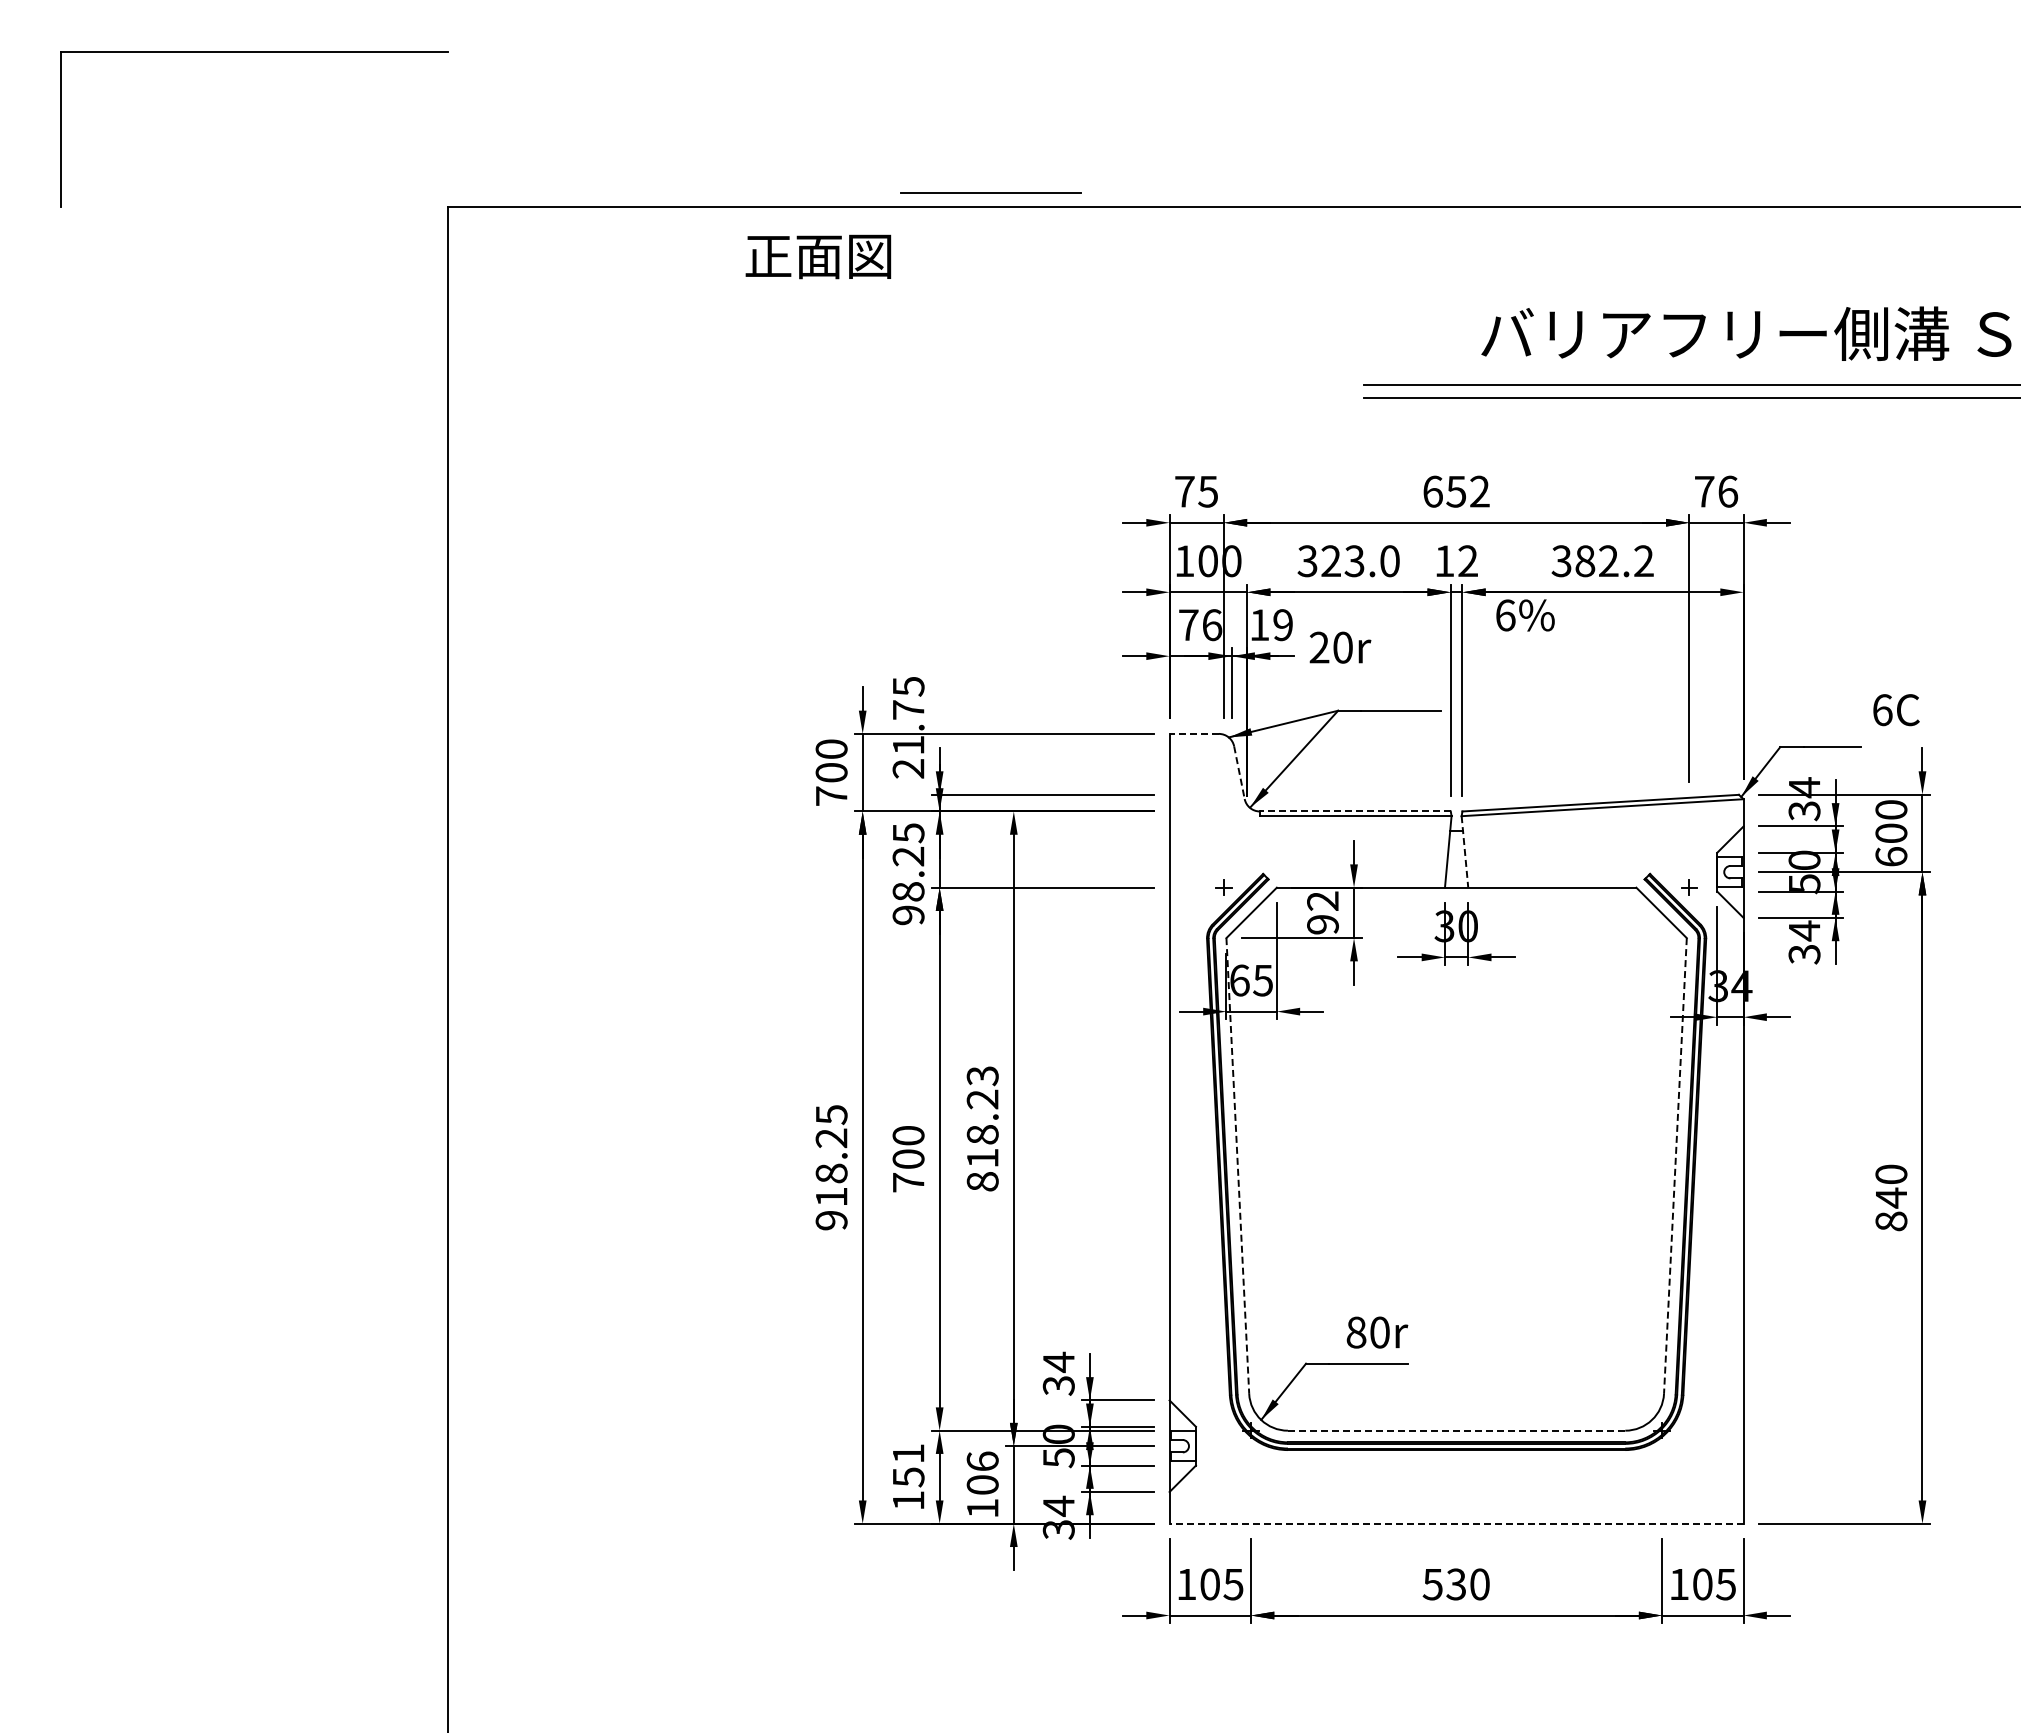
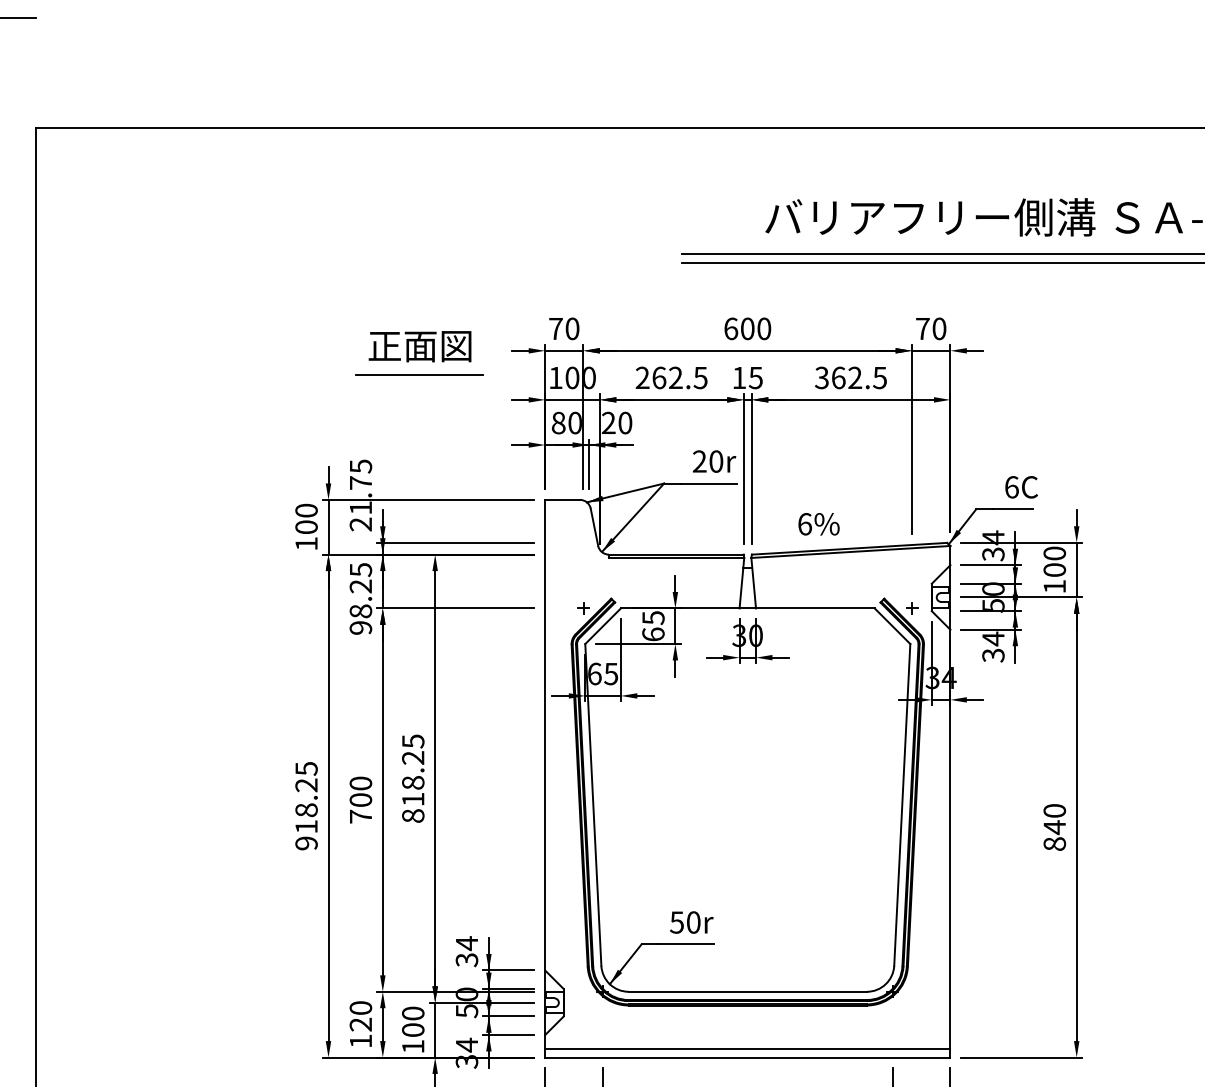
line: (990, 192) -> (418, 374), moved
text: (818, 256) -> (420, 346), moved
text: (1208, 491) -> (572, 328), 75 -> 70
text: (1467, 491) -> (755, 328), 652 -> 600
text: (1728, 491) -> (939, 328), 76 -> 70
text: (1348, 561) -> (671, 378), 323.0 -> 262.5
text: (1467, 561) -> (755, 378), 12 -> 15
text: (1614, 561) -> (859, 378), 382.2 -> 362.5
text: (1525, 615) -> (819, 524), moved
text: (1200, 625) -> (566, 423), 76 -> 80
text: (1271, 625) -> (617, 423), 19 -> 20
text: (1340, 647) -> (714, 461), moved
text: (1896, 710) -> (1021, 487), moved
line: (1194, 733) -> (562, 499), dashed -> solid
line: (1239, 772) -> (594, 527), dashed -> solid
text: (831, 795) -> (306, 543), 700 -> 100
line: (1354, 811) -> (675, 554), dashed -> solid
line: (1464, 851) -> (753, 582), dashed -> solid
text: (1891, 856) -> (1054, 586), 600 -> 100
text: (1322, 912) -> (653, 625), 92 -> 65
text: (981, 1075) -> (412, 741), 818.23 -> 818.25
line: (1237, 1166) -> (593, 805), dashed -> solid
line: (1675, 1166) -> (902, 805), dashed -> solid
text: (1356, 1332) -> (677, 922), 80r -> 50r
line: (1456, 1430) -> (747, 991), dashed -> solid
text: (982, 1461) -> (413, 1013), 106 -> 100
text: (908, 1465) -> (360, 1016), 151 -> 120
line: (1456, 1512) -> (747, 1049), added
line: (1456, 1523) -> (747, 1057), dashed -> solid

